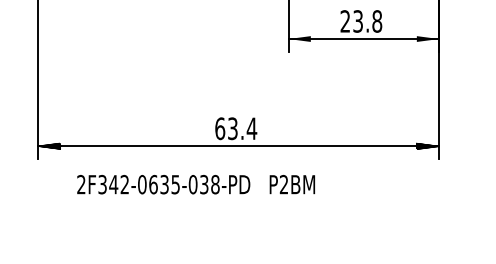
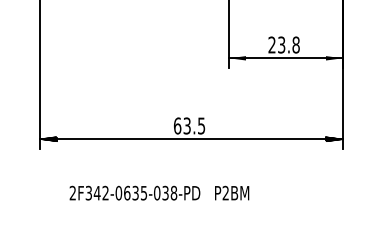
text: (251, 128) -> (201, 125), 63.4 -> 63.5
text: (196, 183) -> (159, 192), moved

